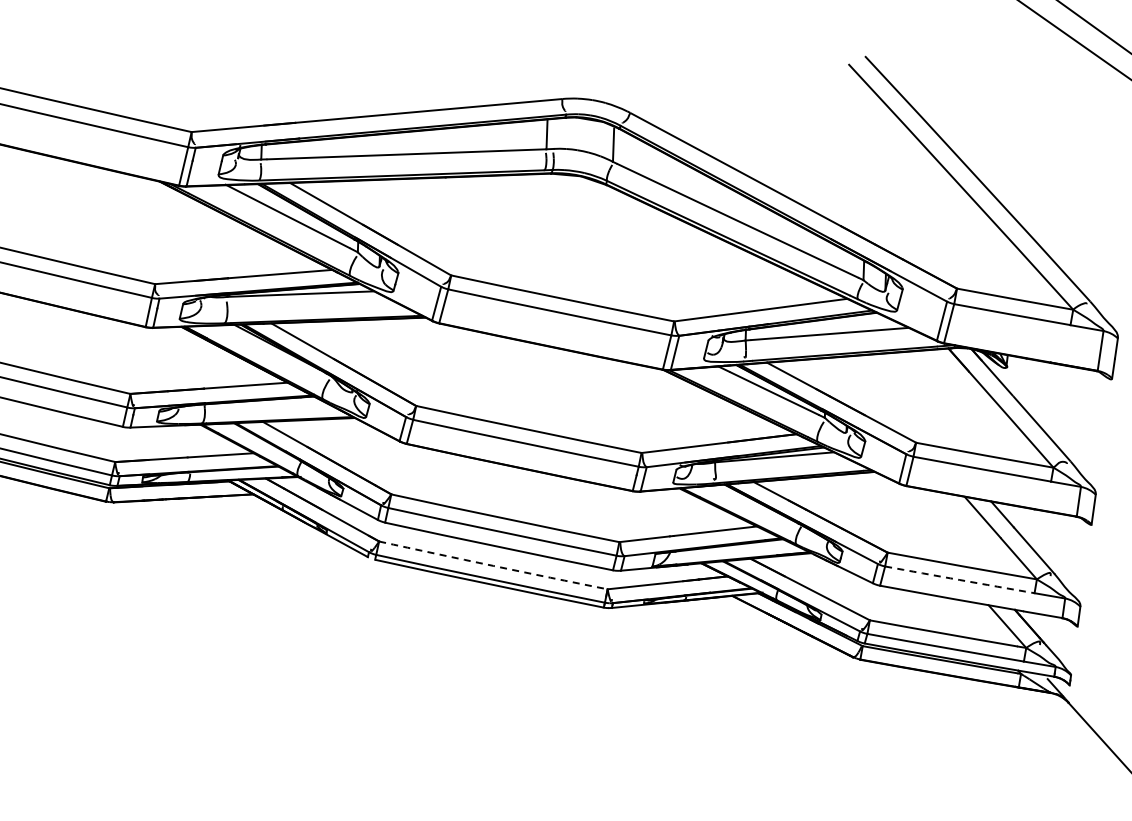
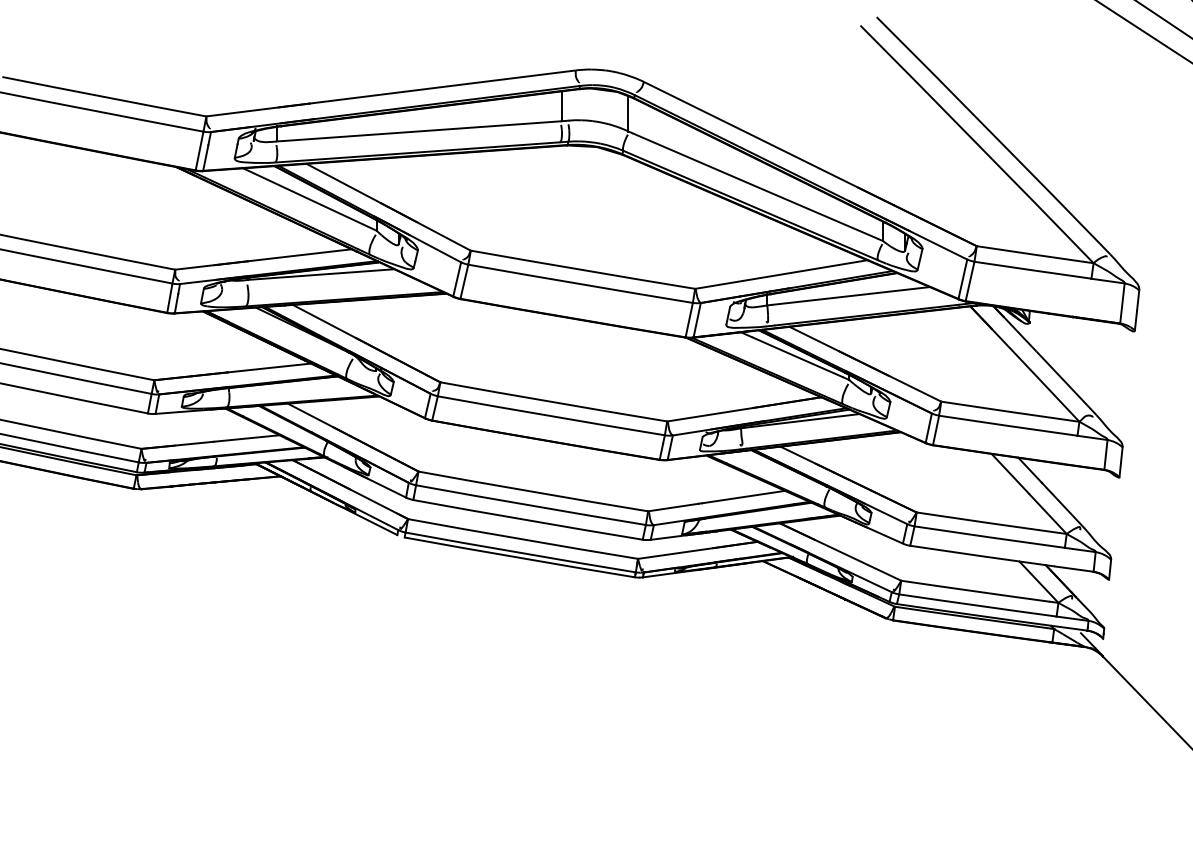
arc: (492, 565) -> (522, 539), dashed -> solid
arc: (959, 580) -> (989, 537), dashed -> solid

